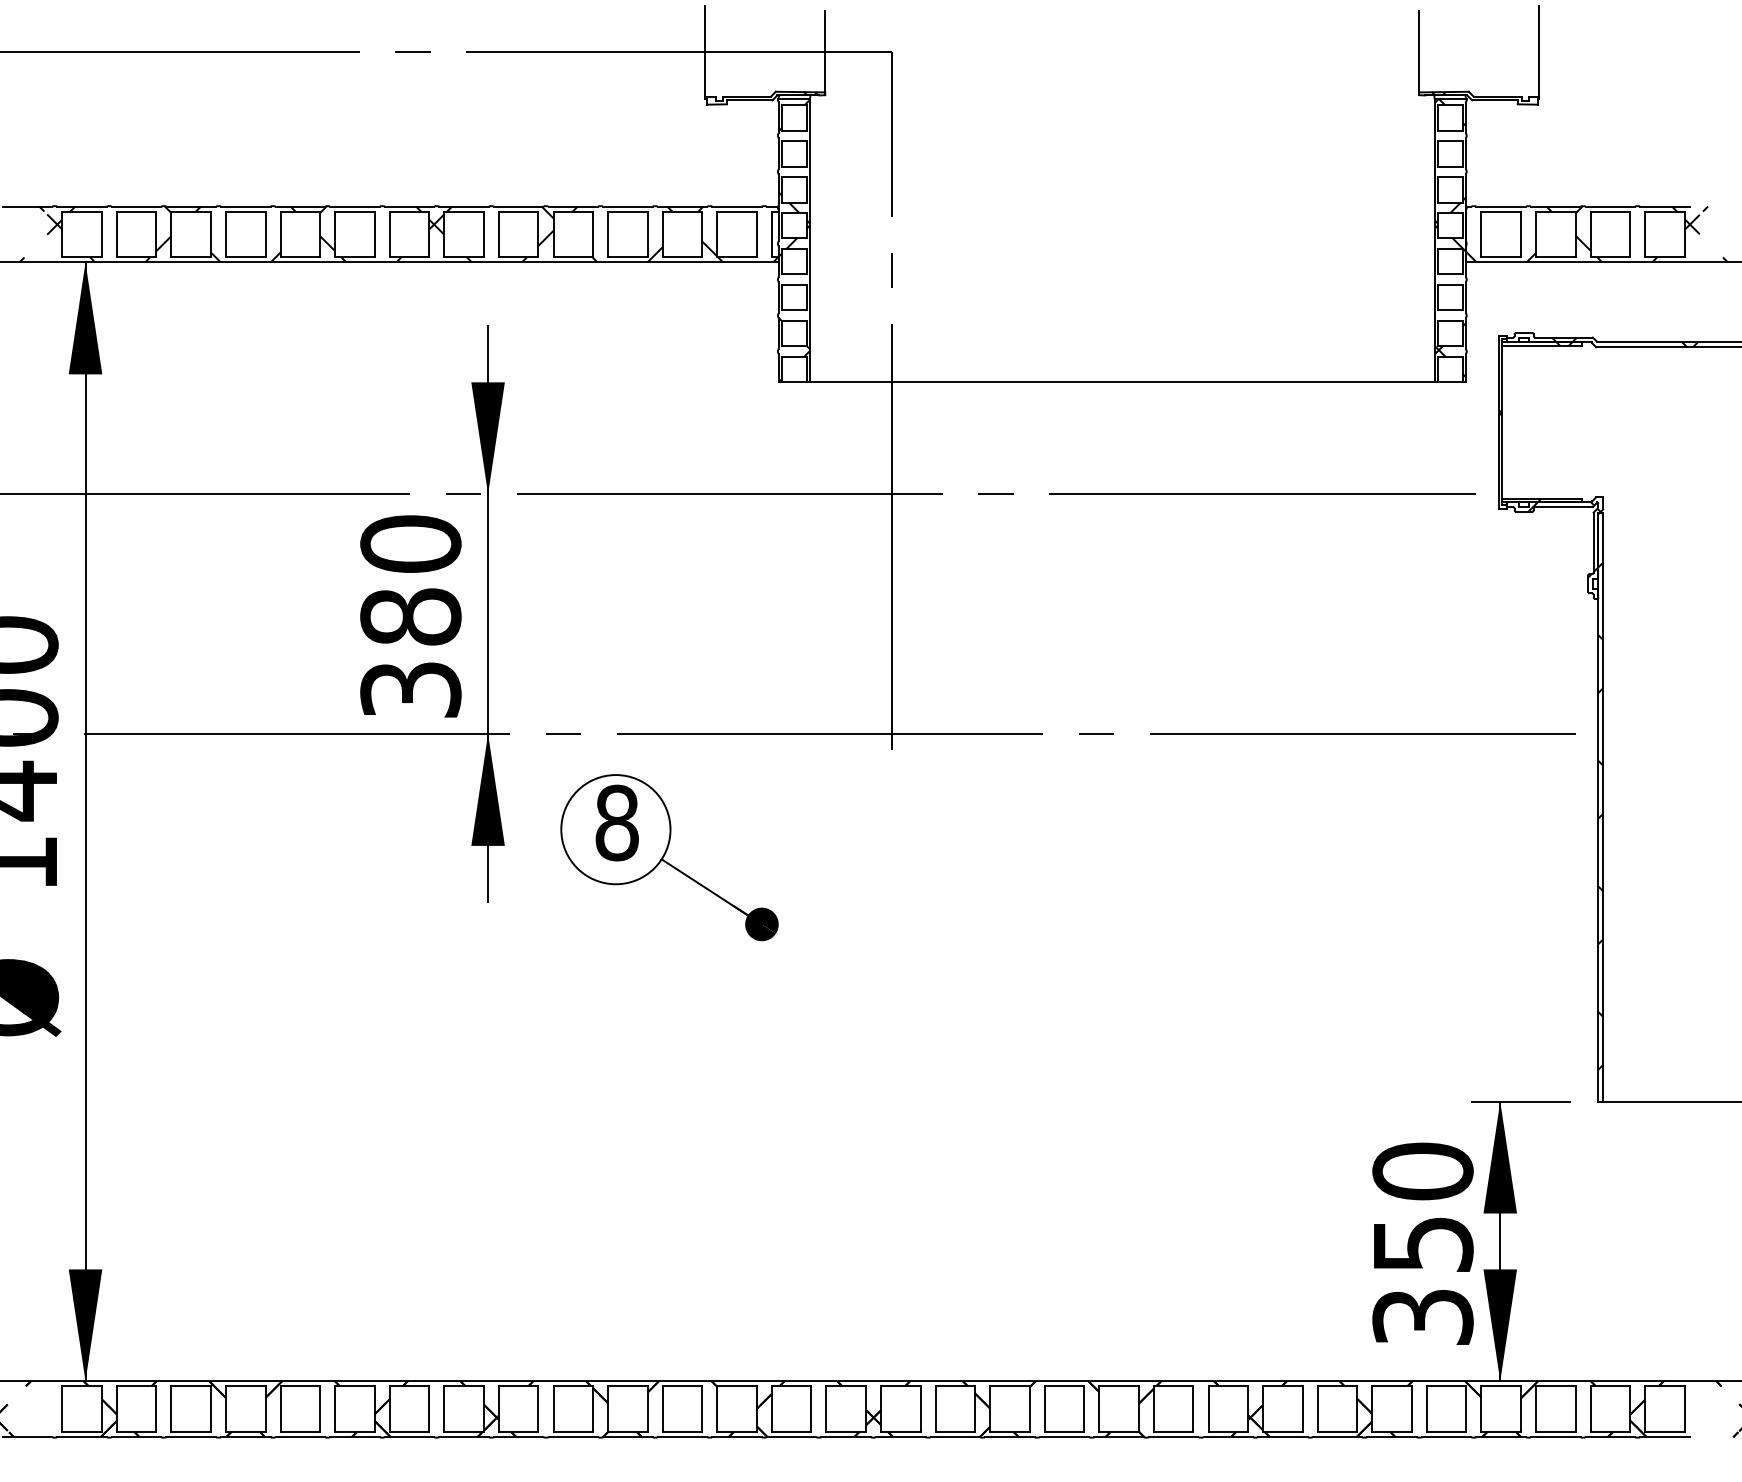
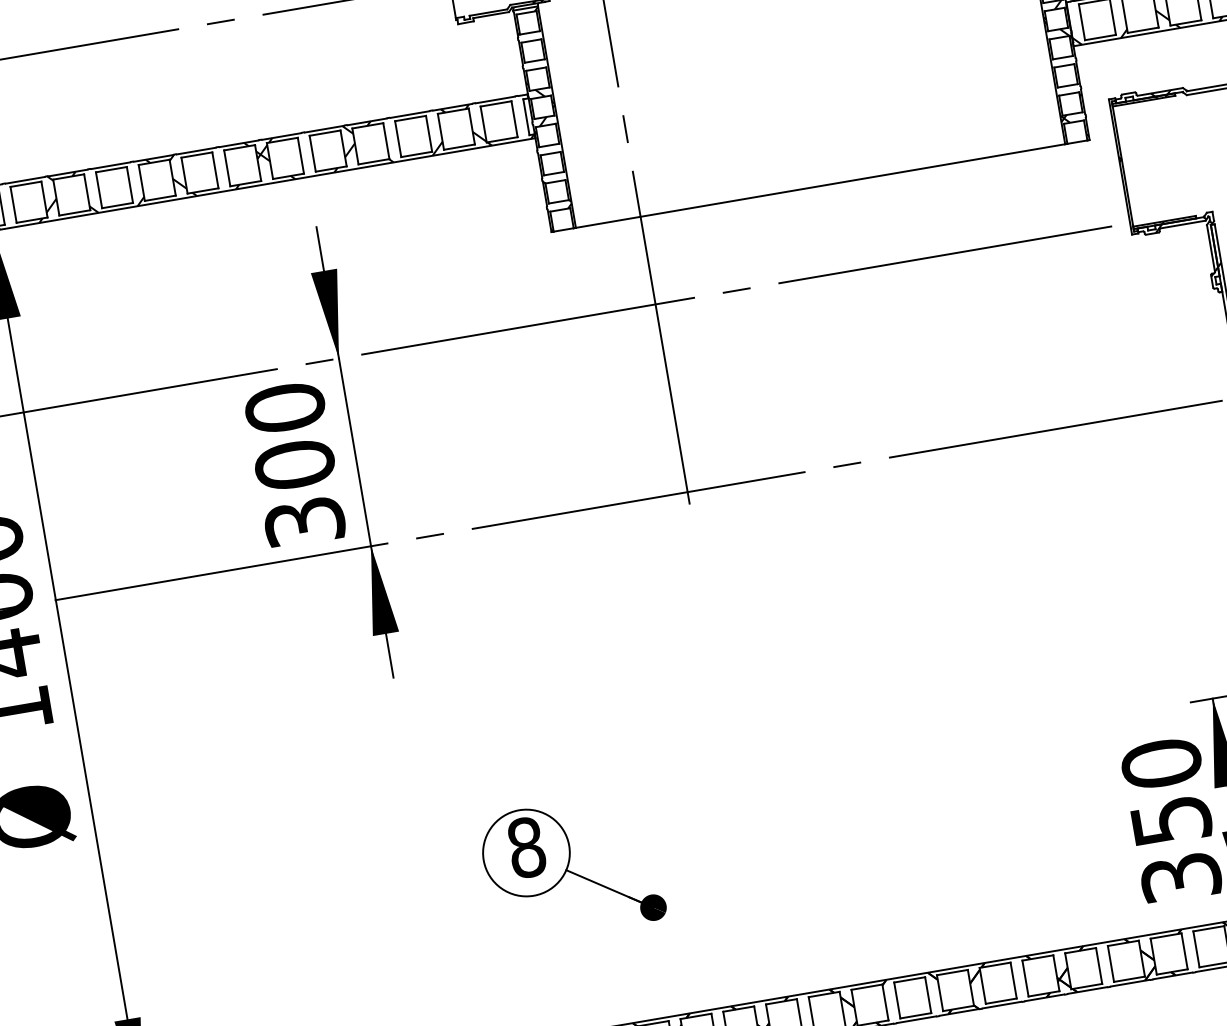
text: (410, 616) -> (294, 464), 380 -> 300
part: (669, 857) -> (572, 867), moved

